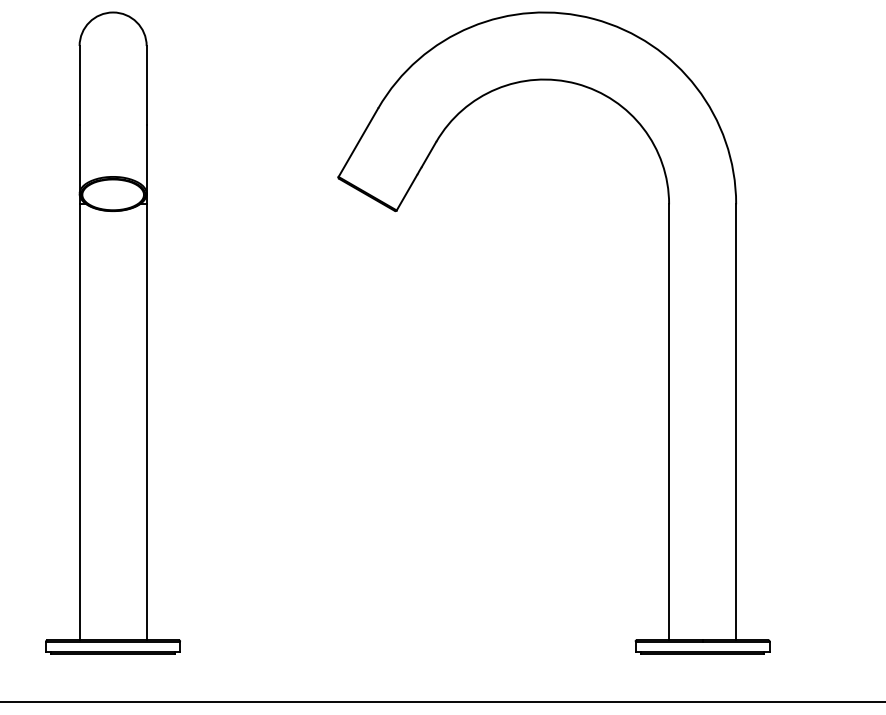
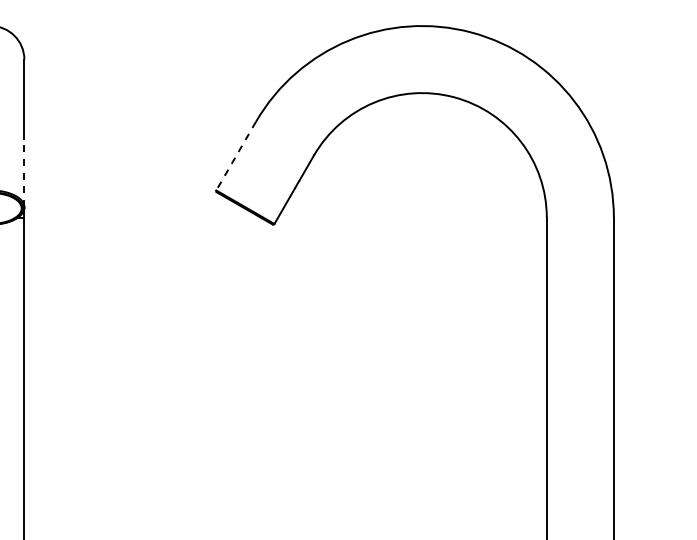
line: (358, 142) -> (236, 156), solid -> dashed
line: (146, 158) -> (24, 172), solid -> dashed

